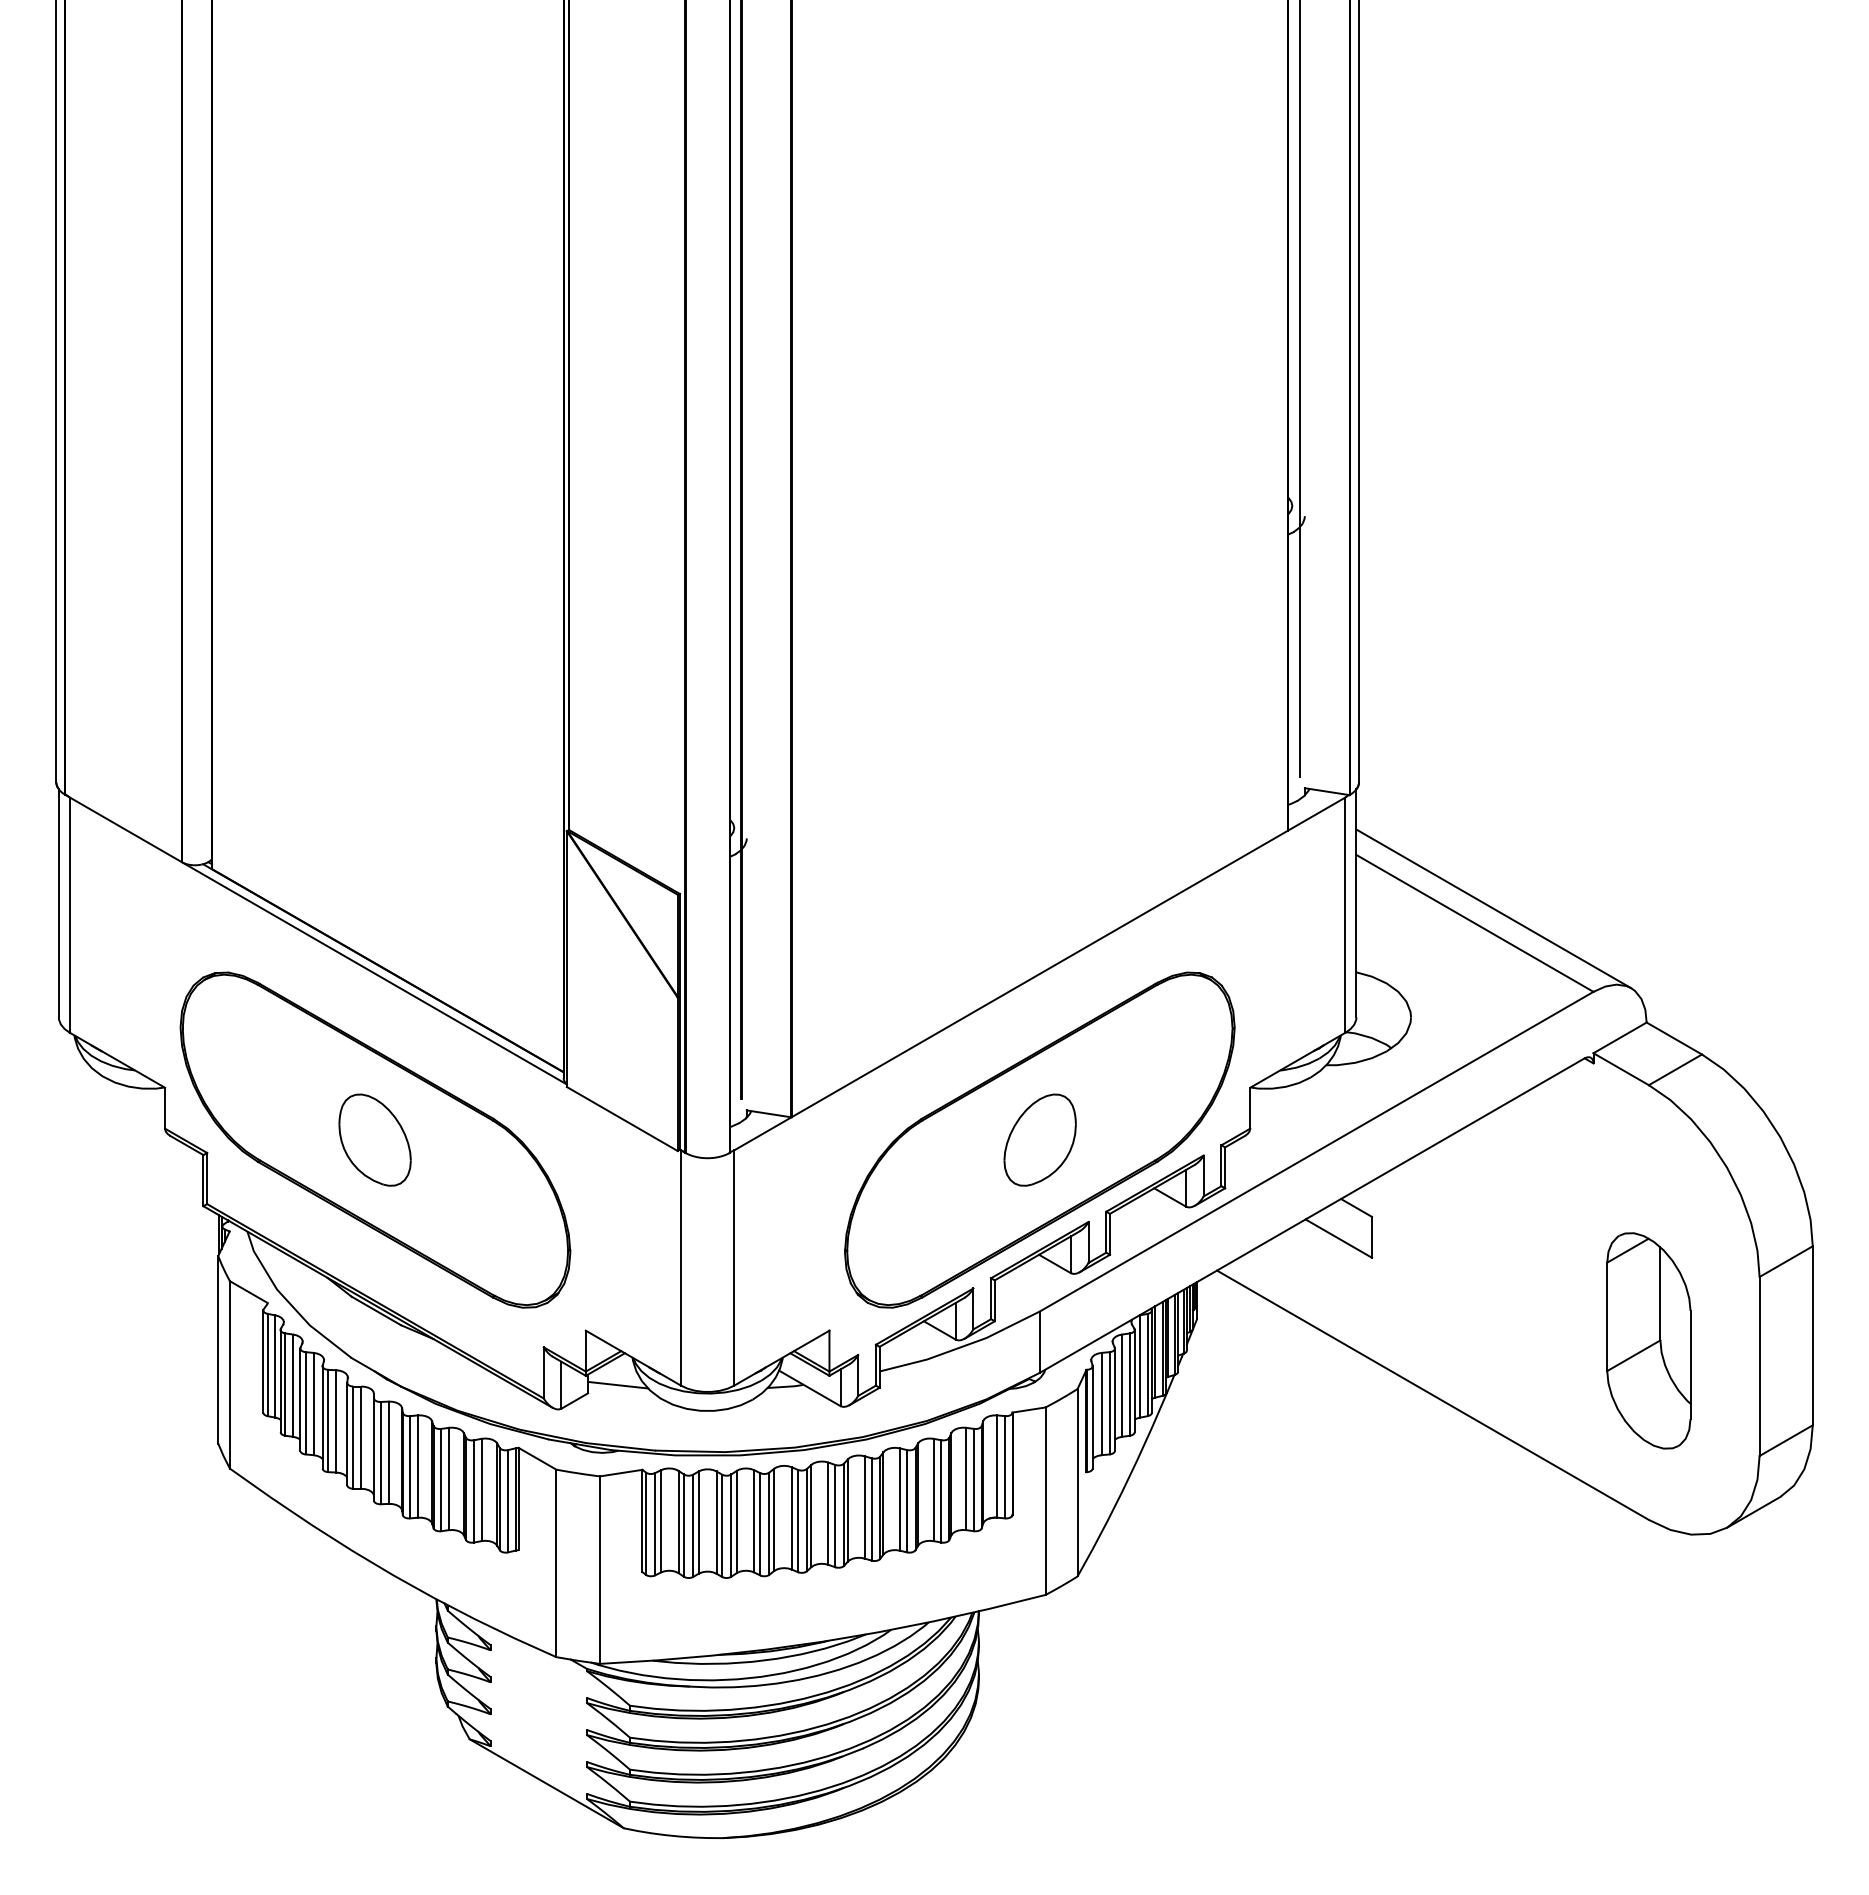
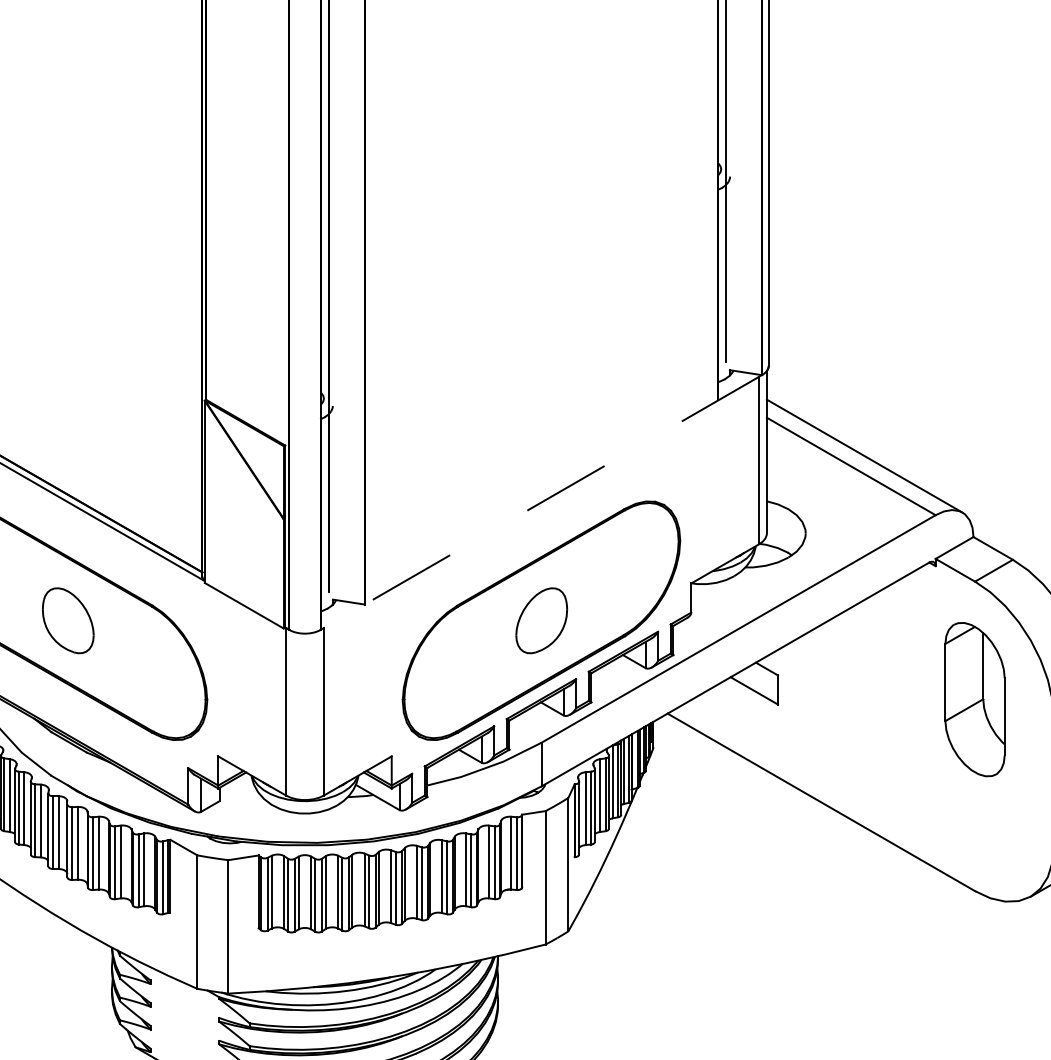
line: (1039, 973) -> (541, 502), solid -> dashed
part: (1648, 1340) -> (974, 699), moved
line: (618, 1384) -> (241, 794), removed

